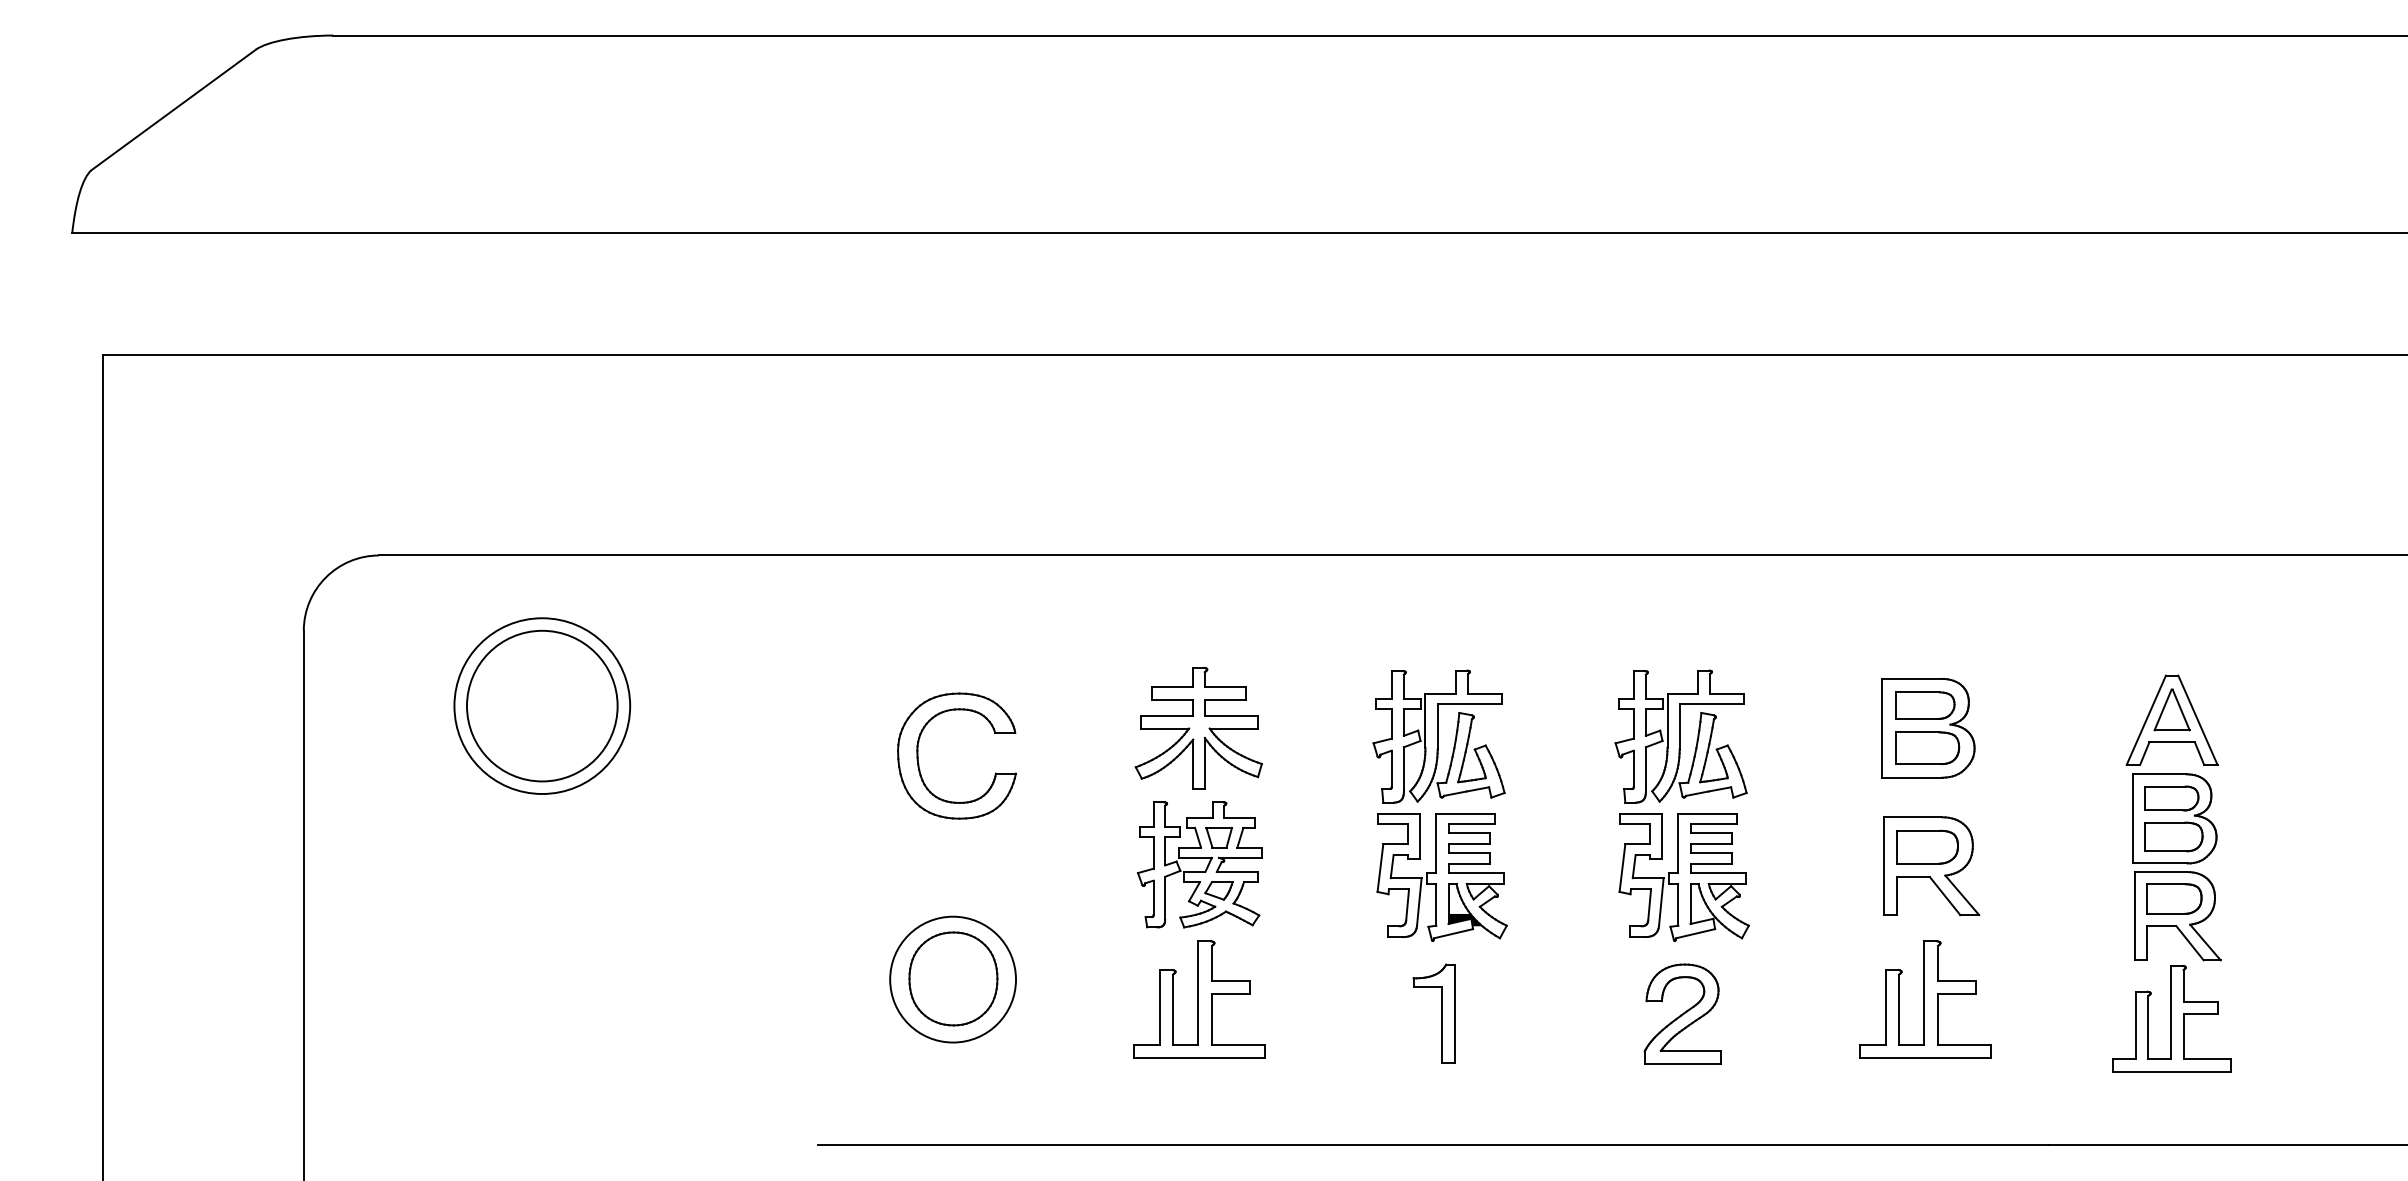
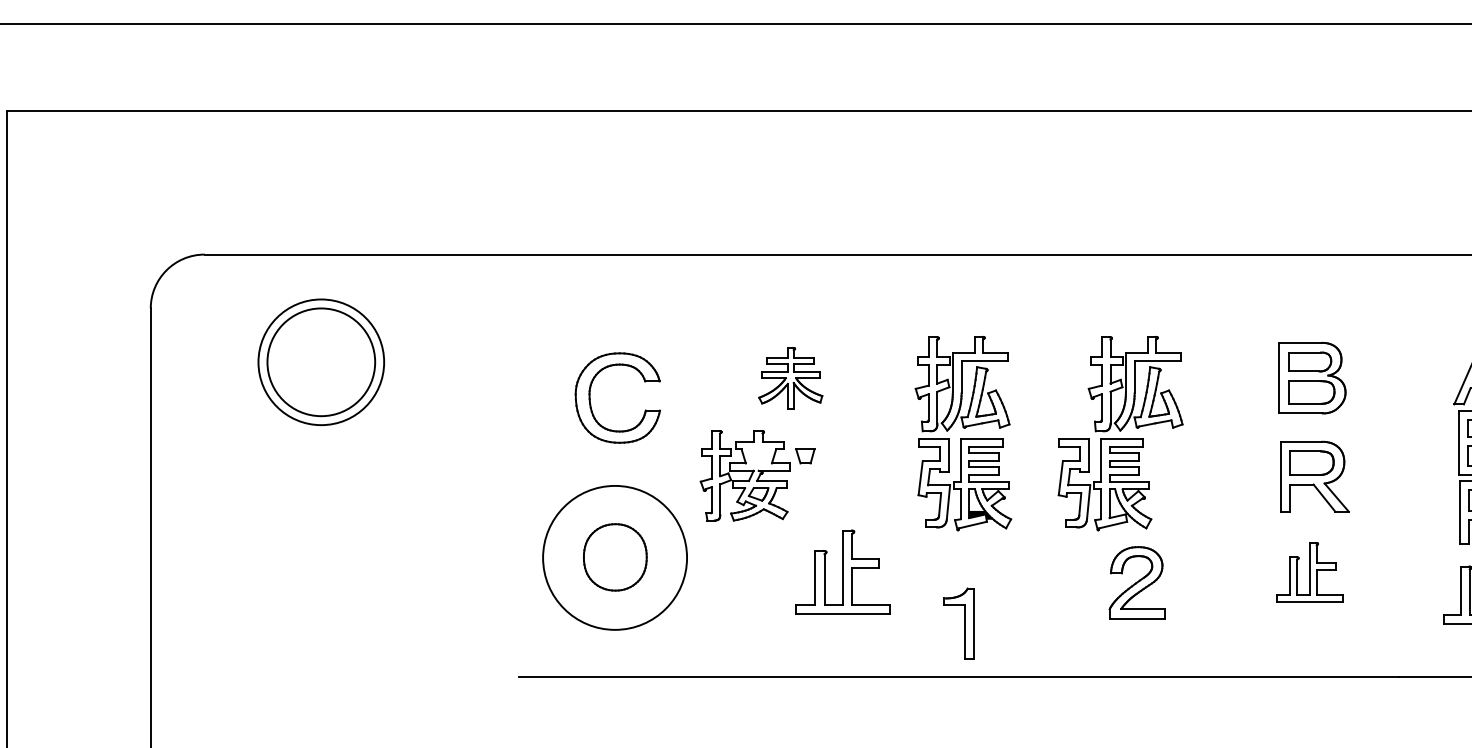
part: (1198, 728) -> (790, 378), size x0.7
part: (1199, 864) -> (744, 475), moved
part: (1683, 877) -> (1104, 484), moved
circle: (953, 979) -> (615, 557), size x1.6
part: (1199, 999) -> (843, 572), moved
part: (1925, 999) -> (1310, 572), size x0.7
part: (1441, 1013) -> (964, 623), moved

